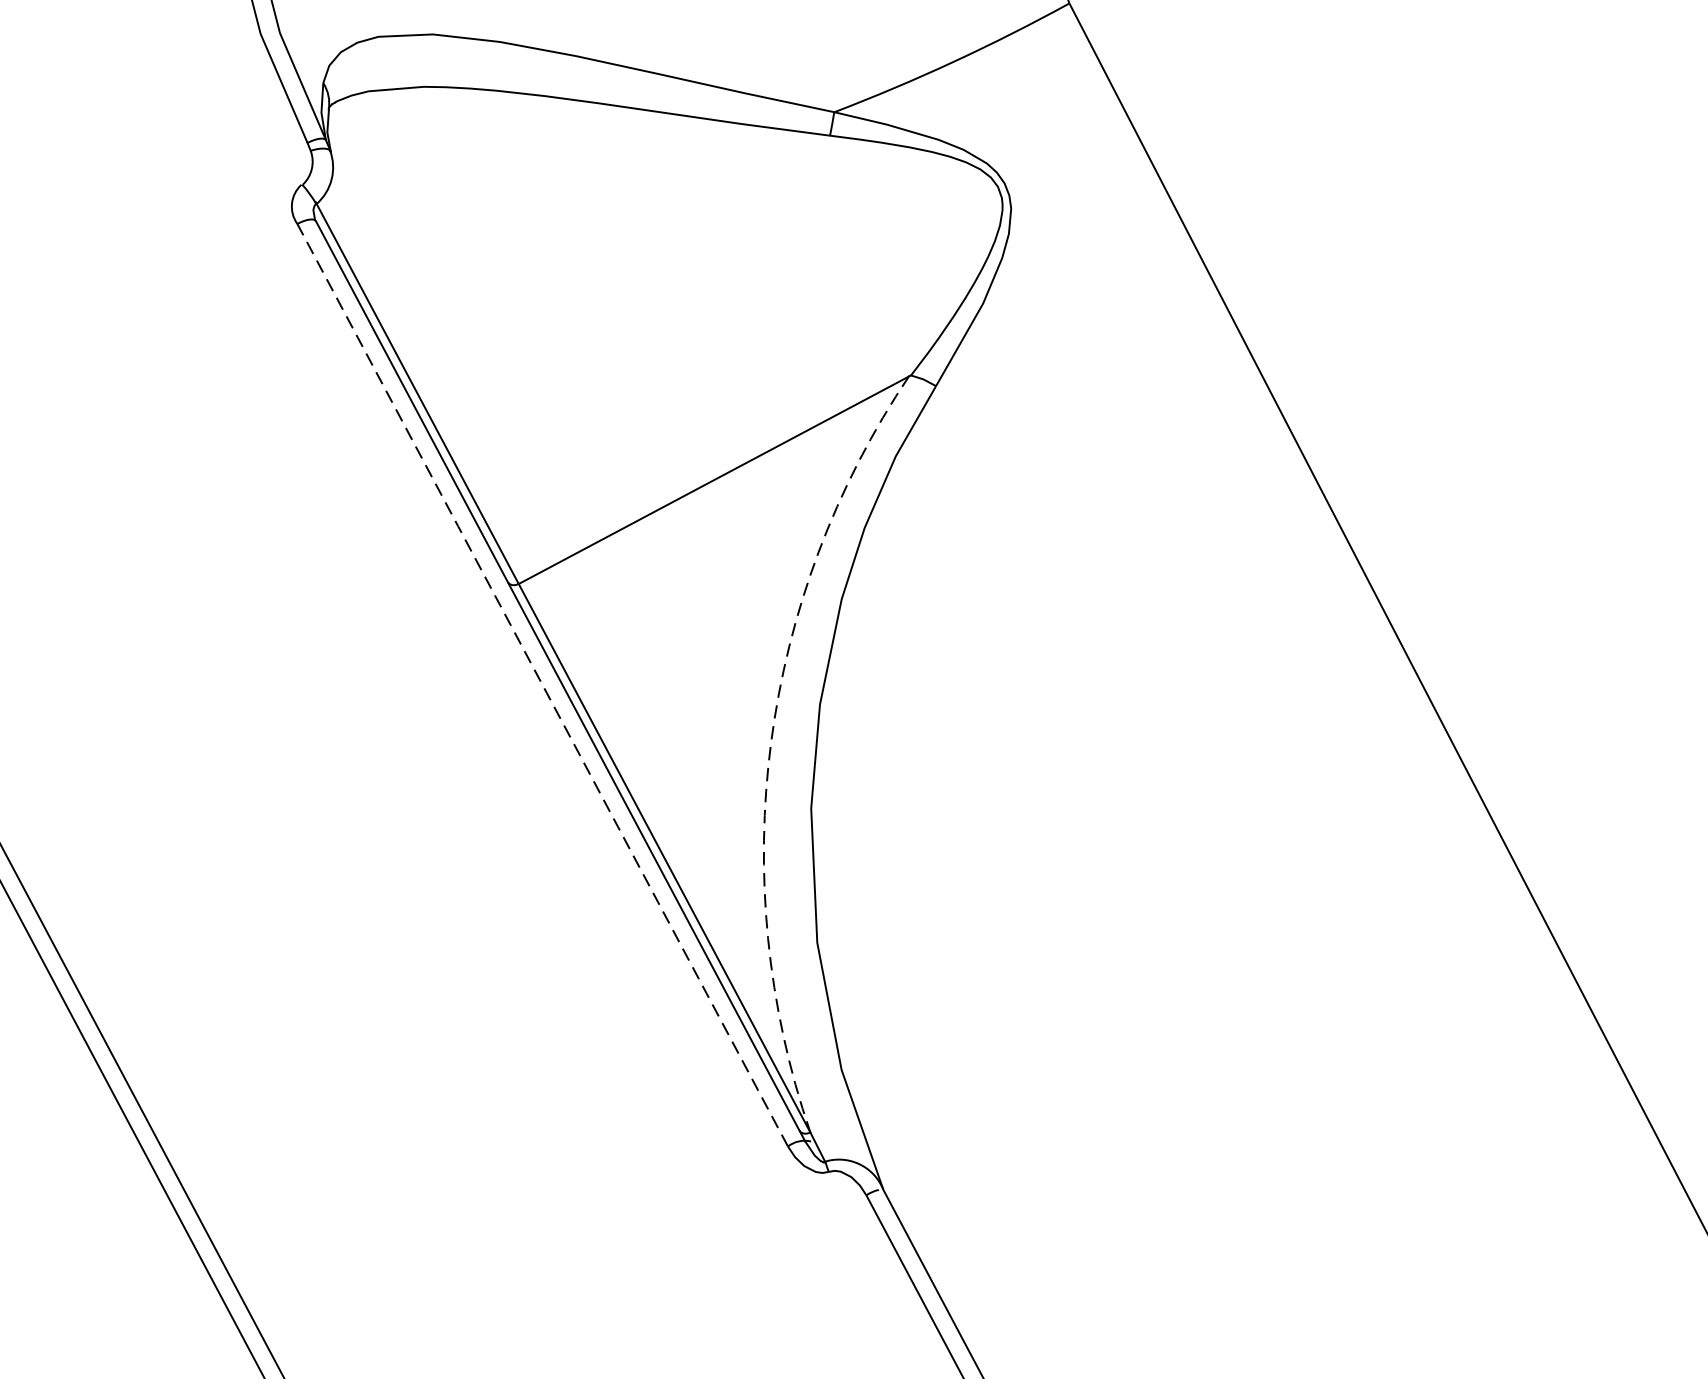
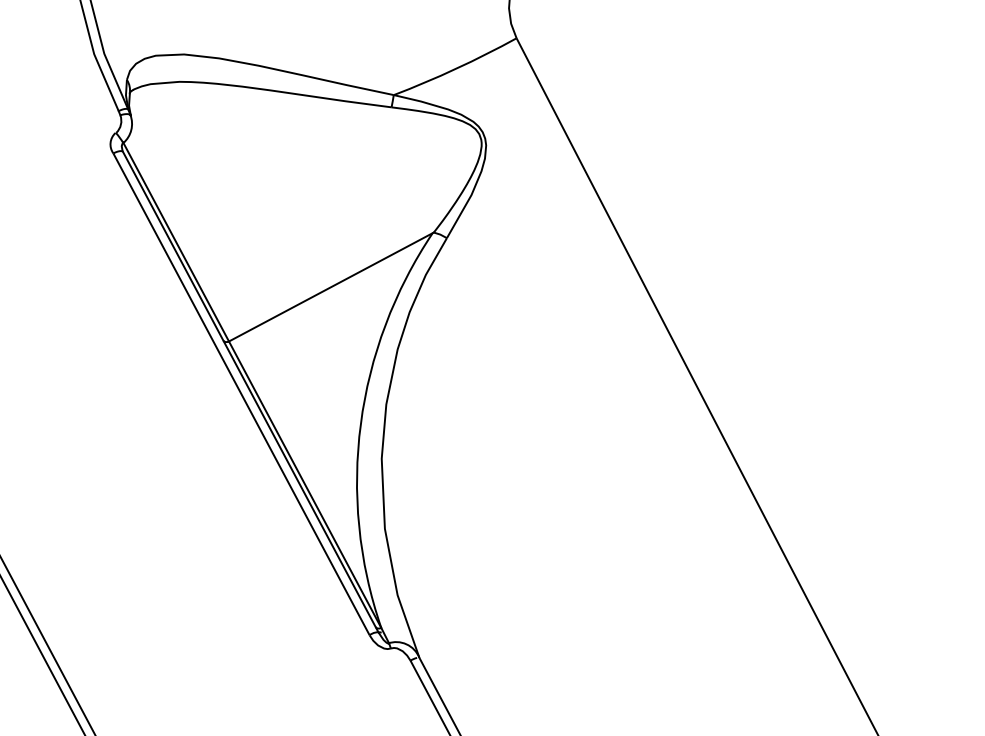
line: (542, 683) -> (241, 393), dashed -> solid
arc: (770, 742) -> (360, 424), dashed -> solid

